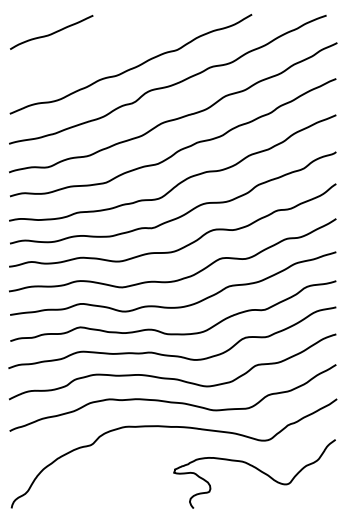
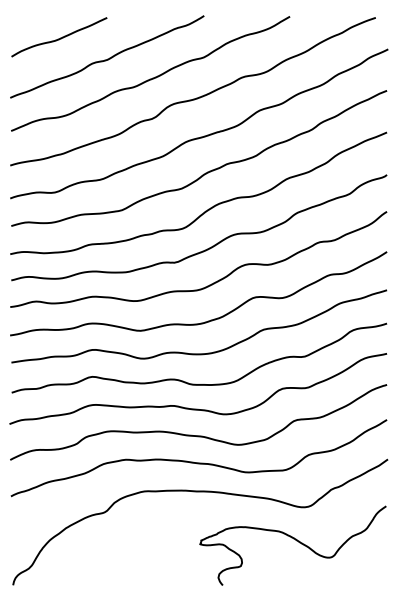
curve: (93, 50) -> (107, 58), added

